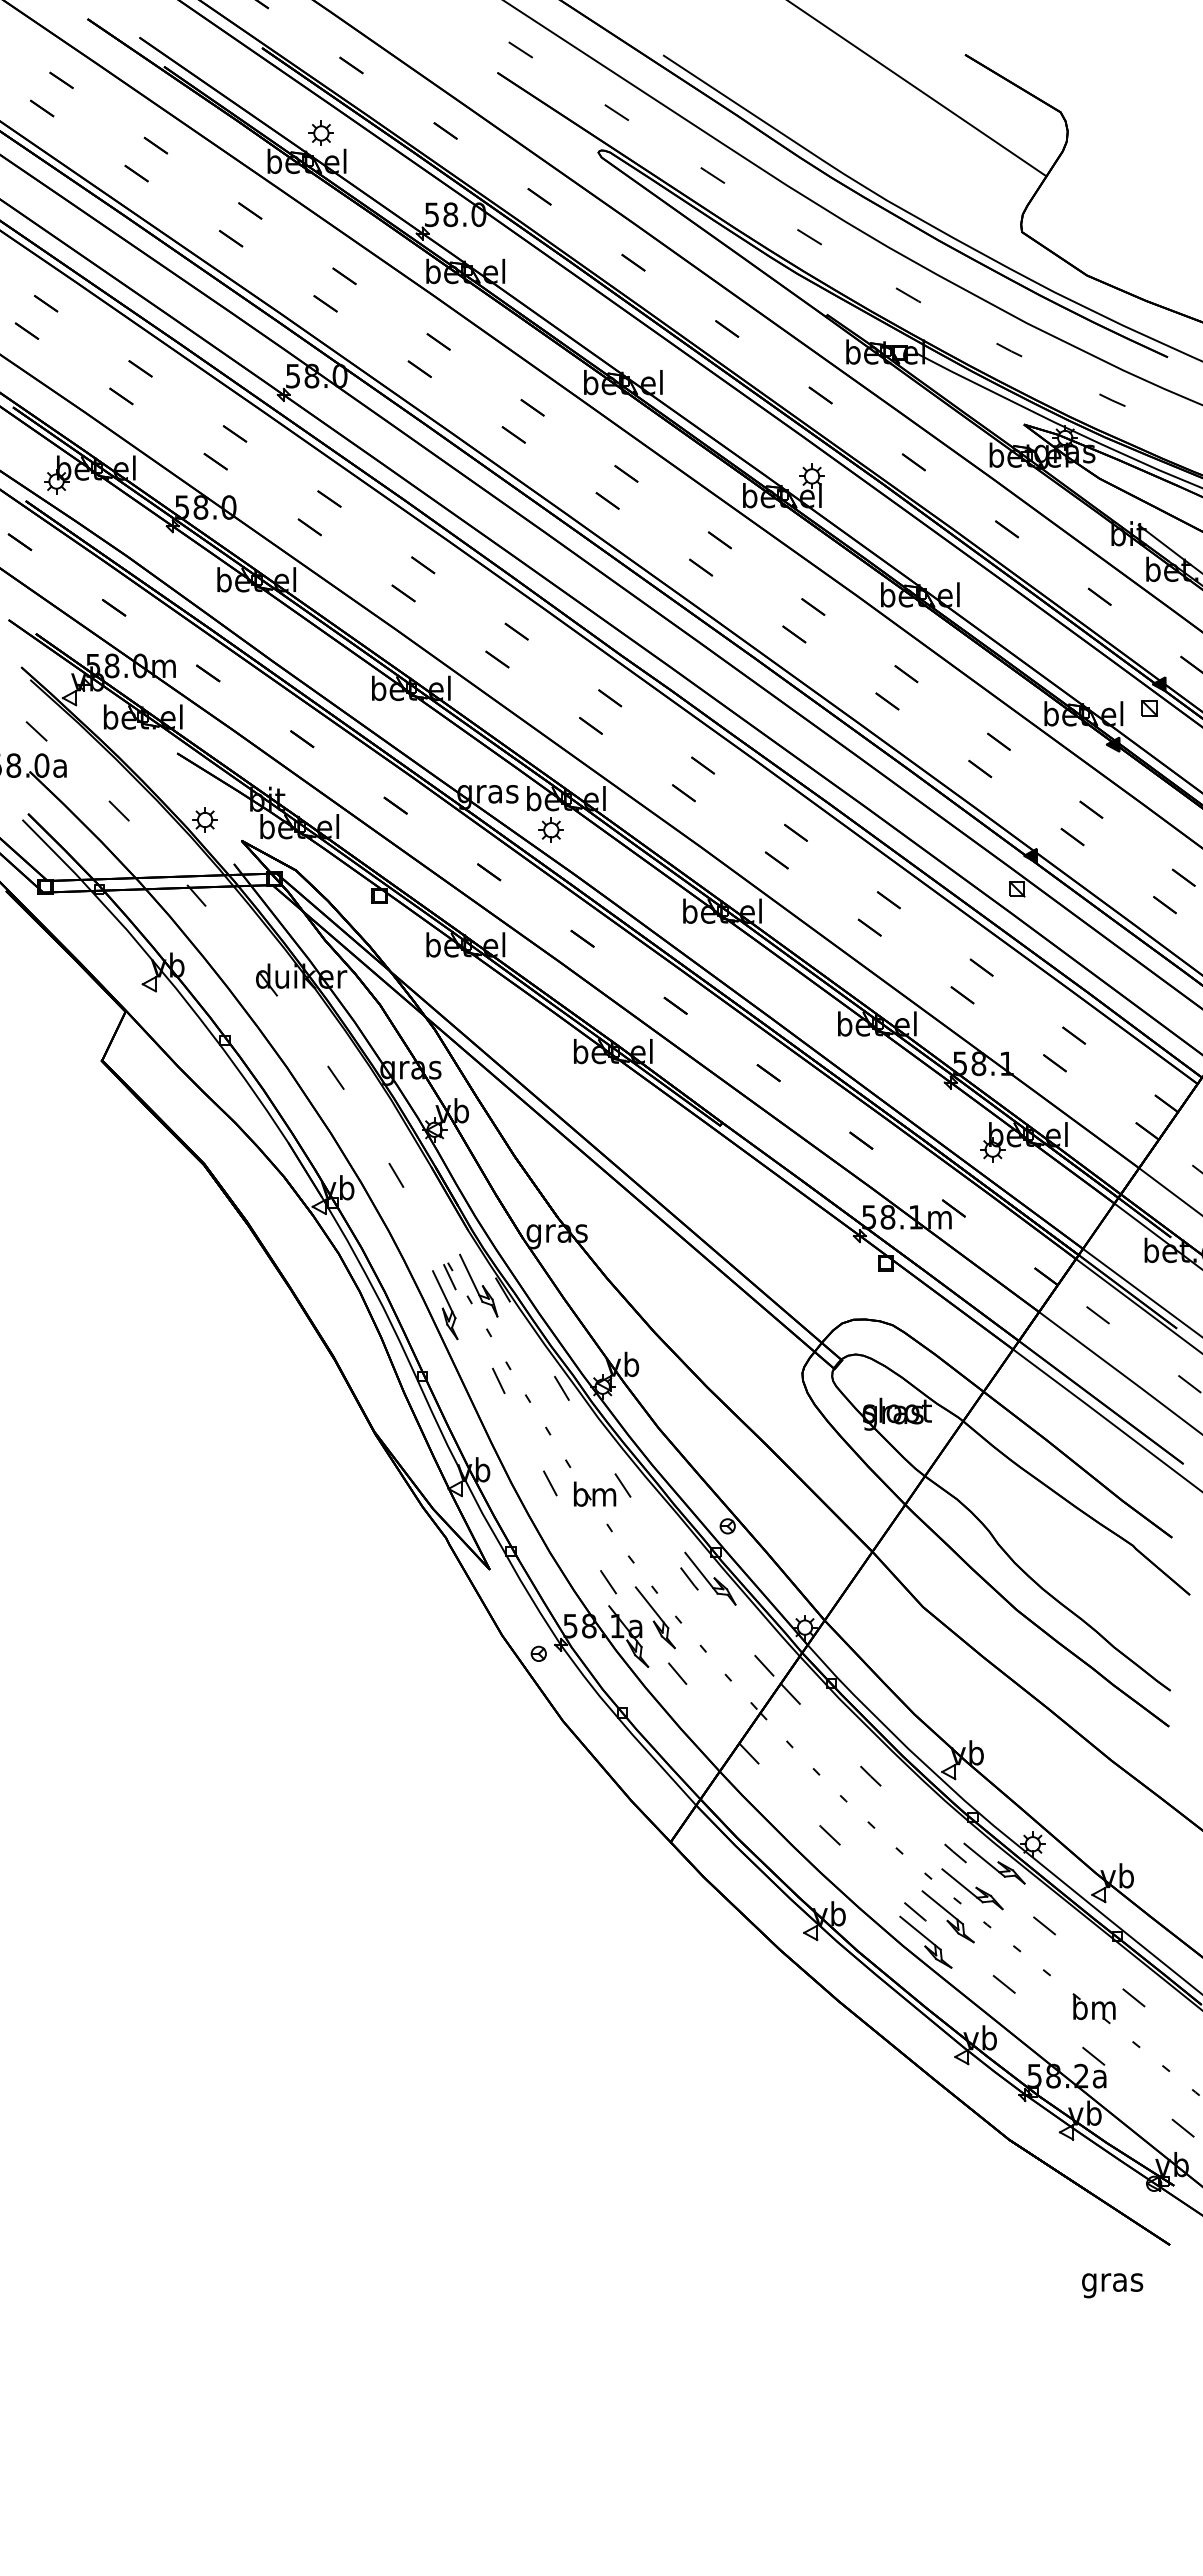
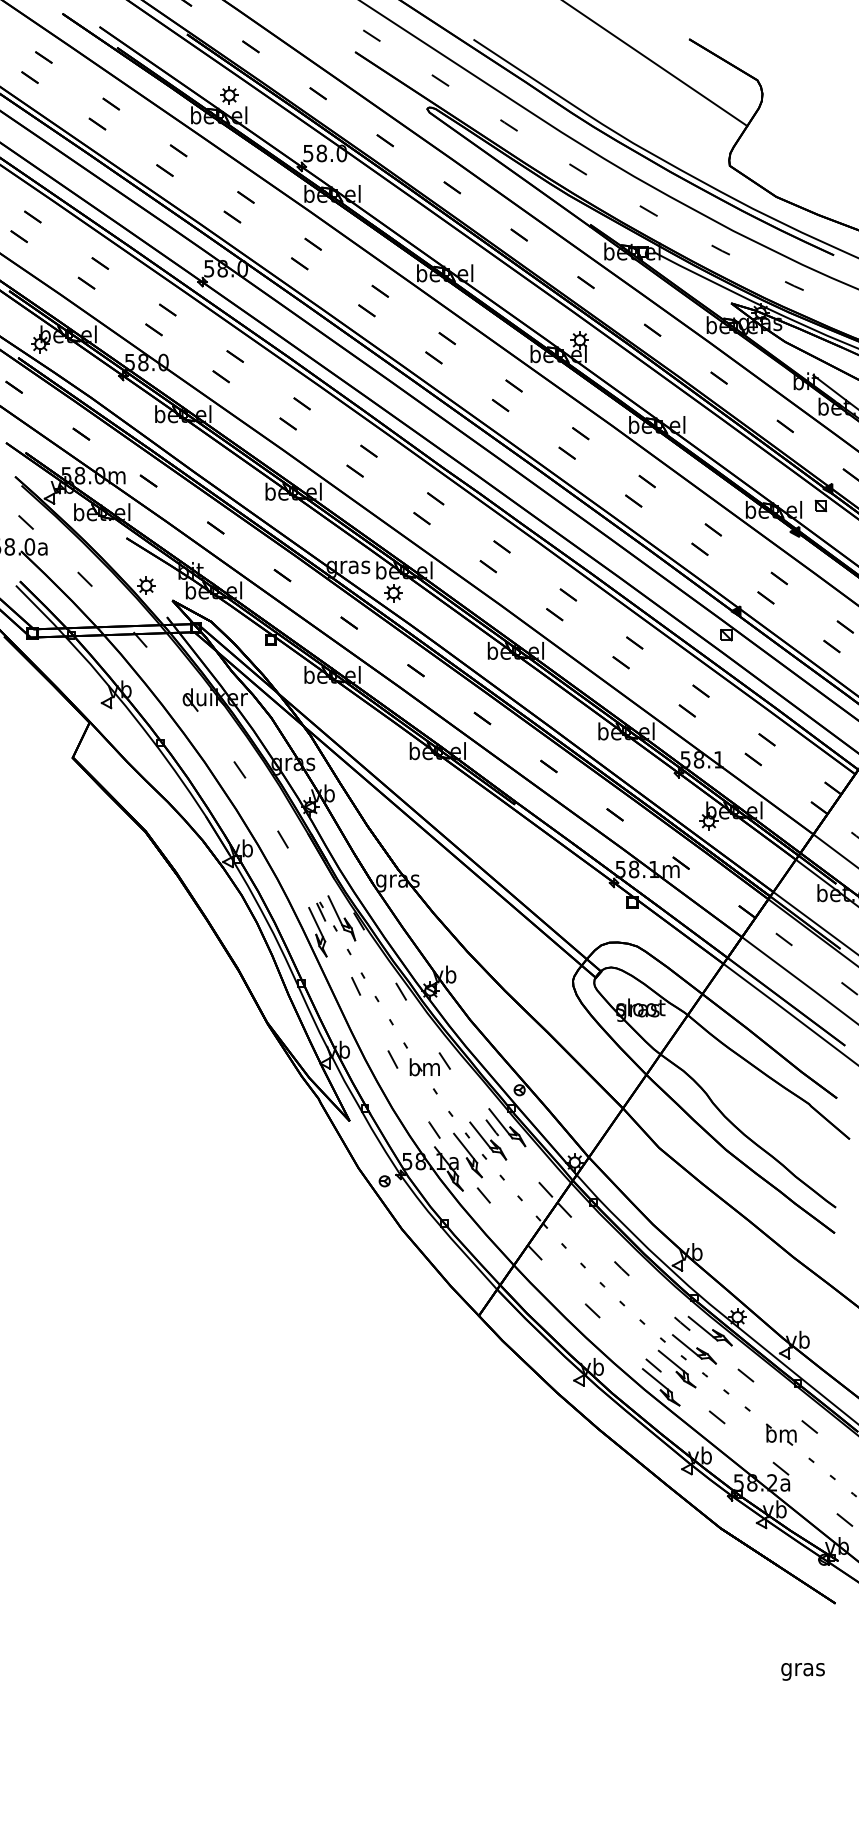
part: (683, 1597) -> (488, 1141), added
text: (1112, 2285) -> (803, 1671), moved

